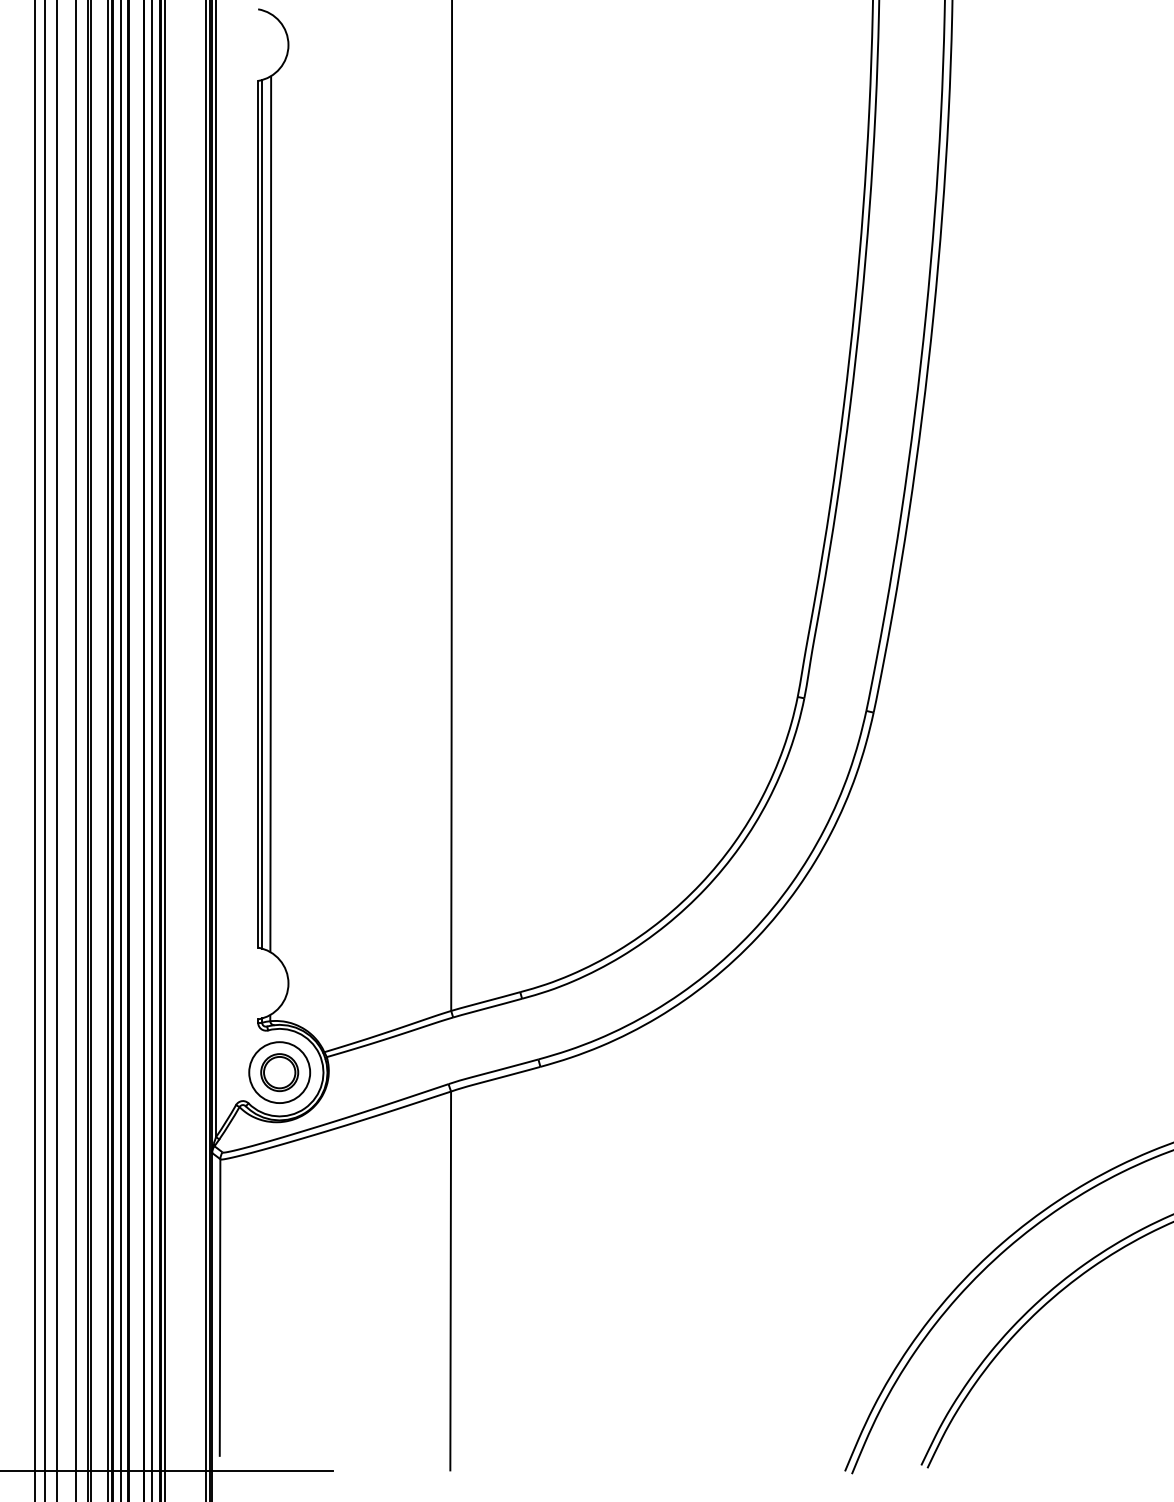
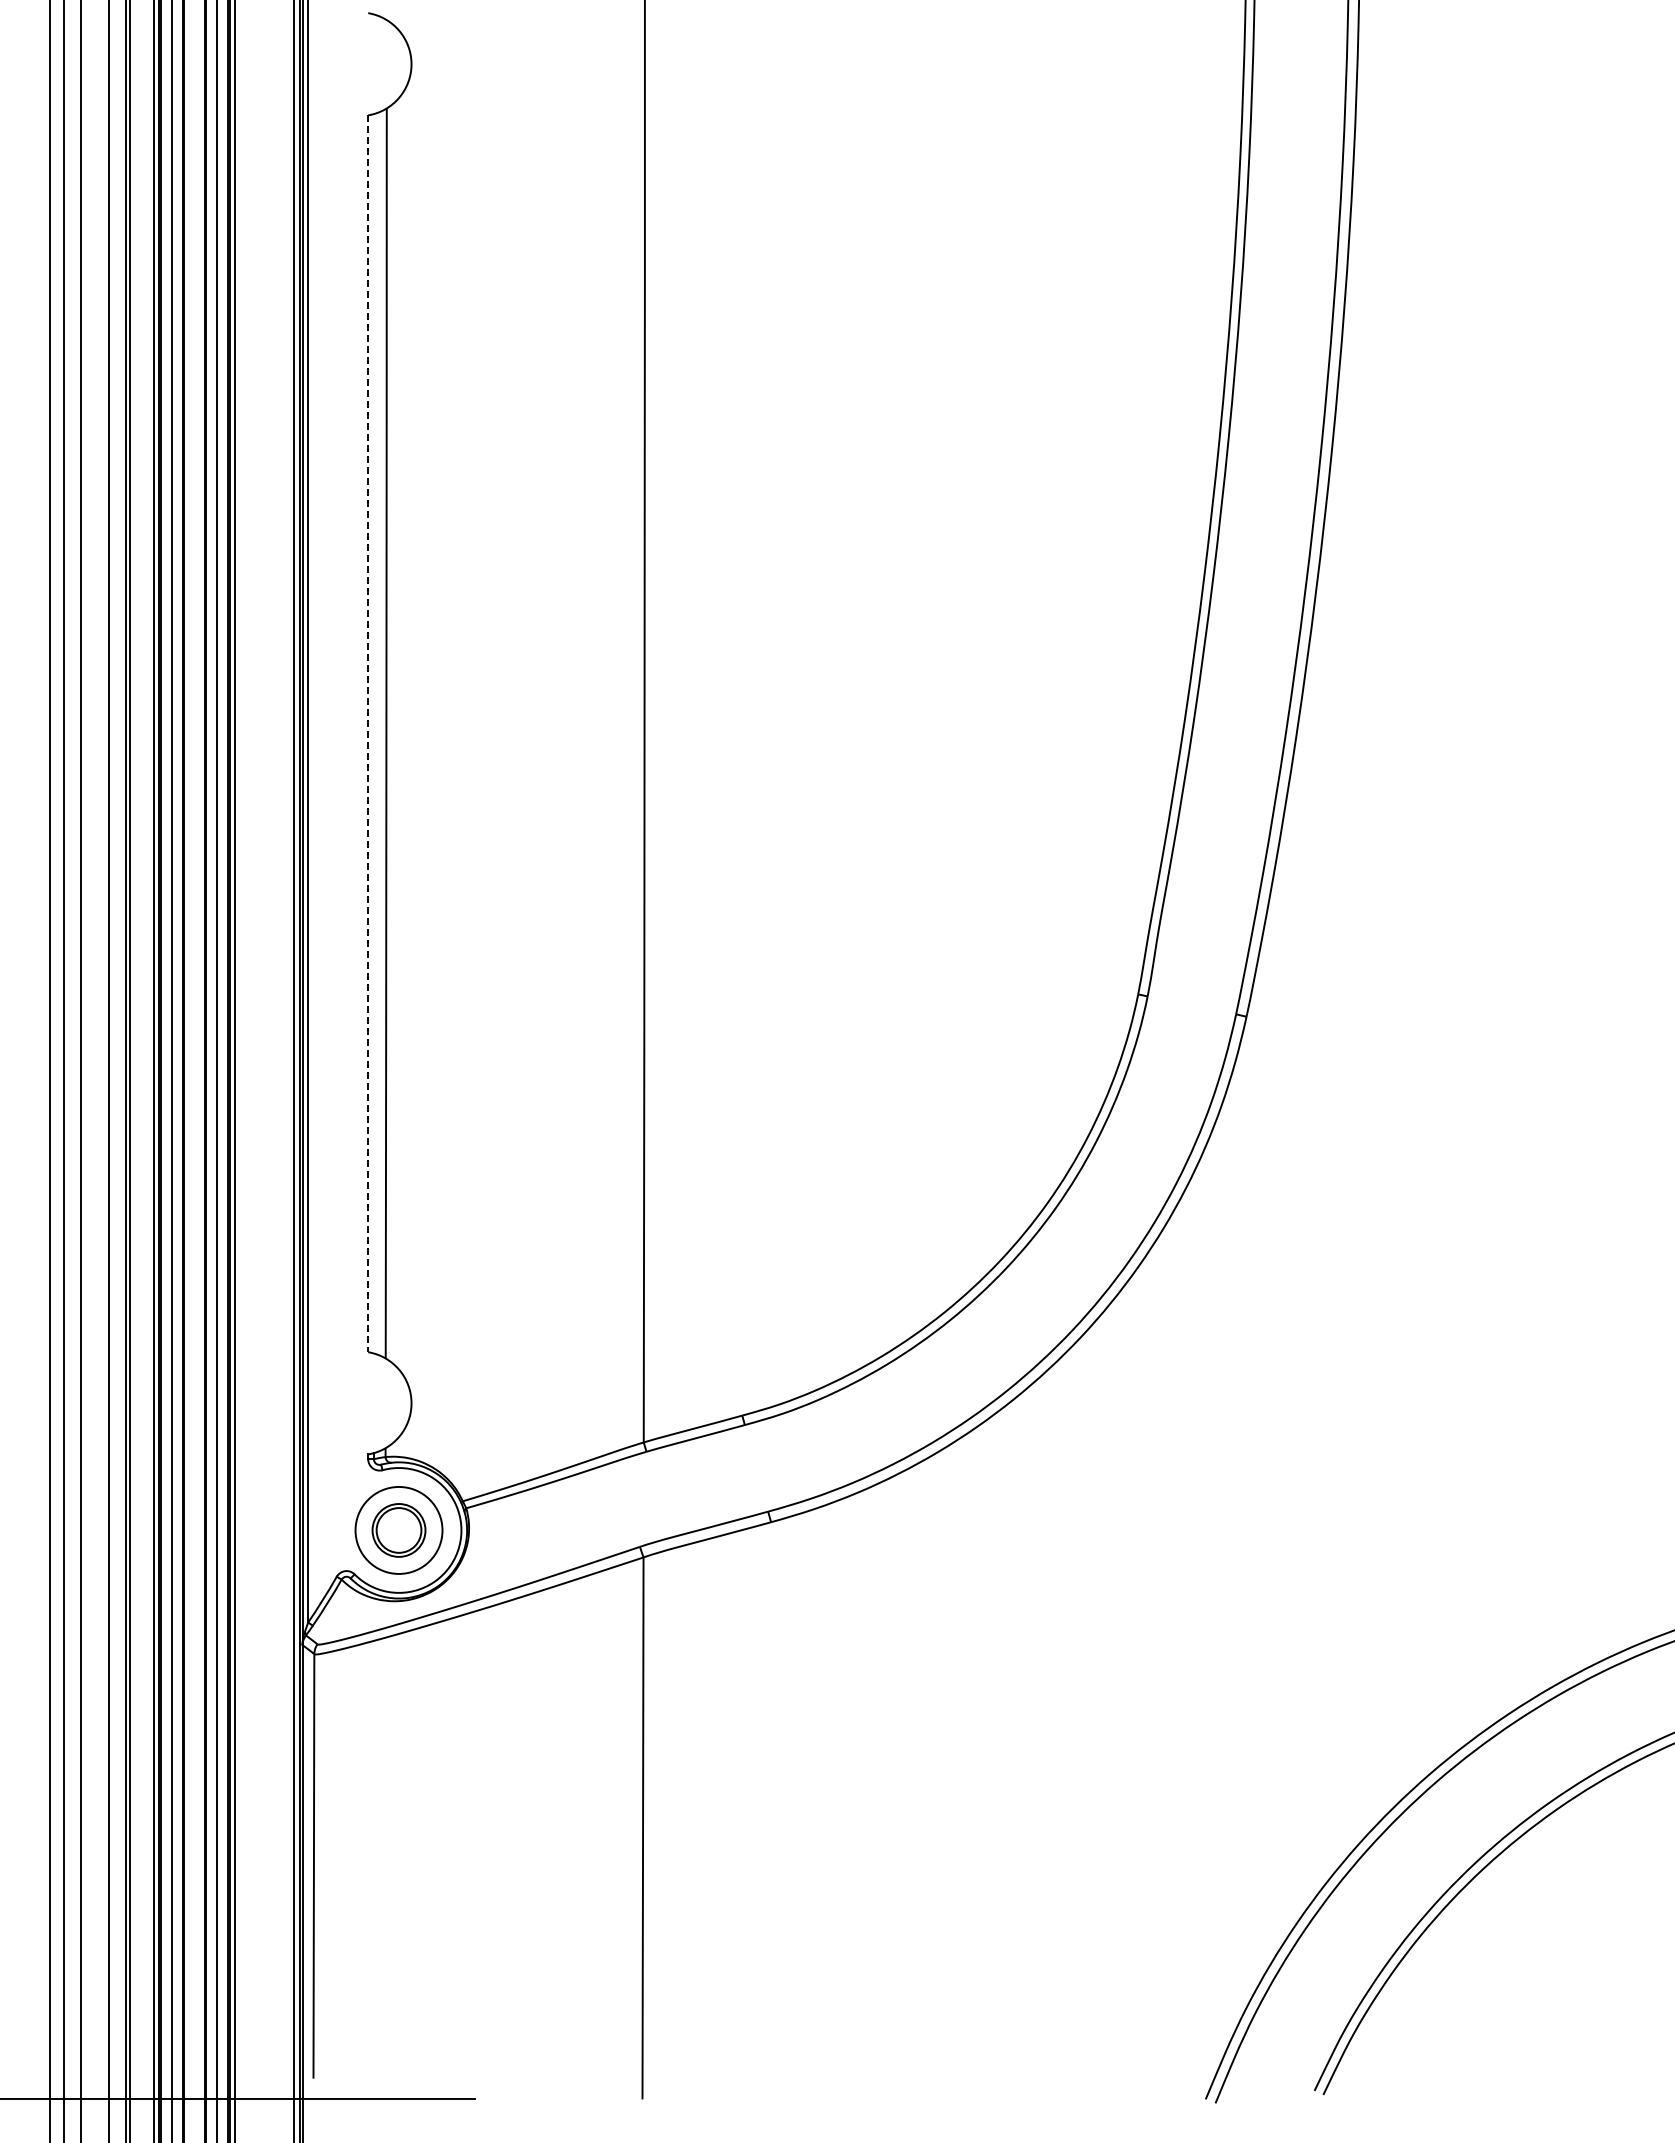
line: (258, 514) -> (368, 734), solid -> dashed
line: (261, 514) -> (373, 733), removed

